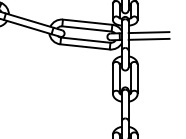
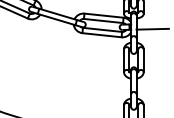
line: (148, 32) -> (152, 23), removed

